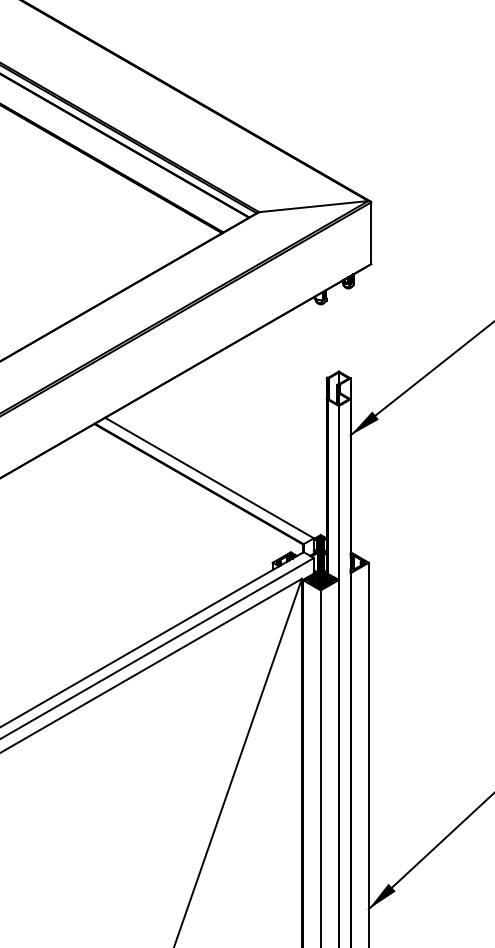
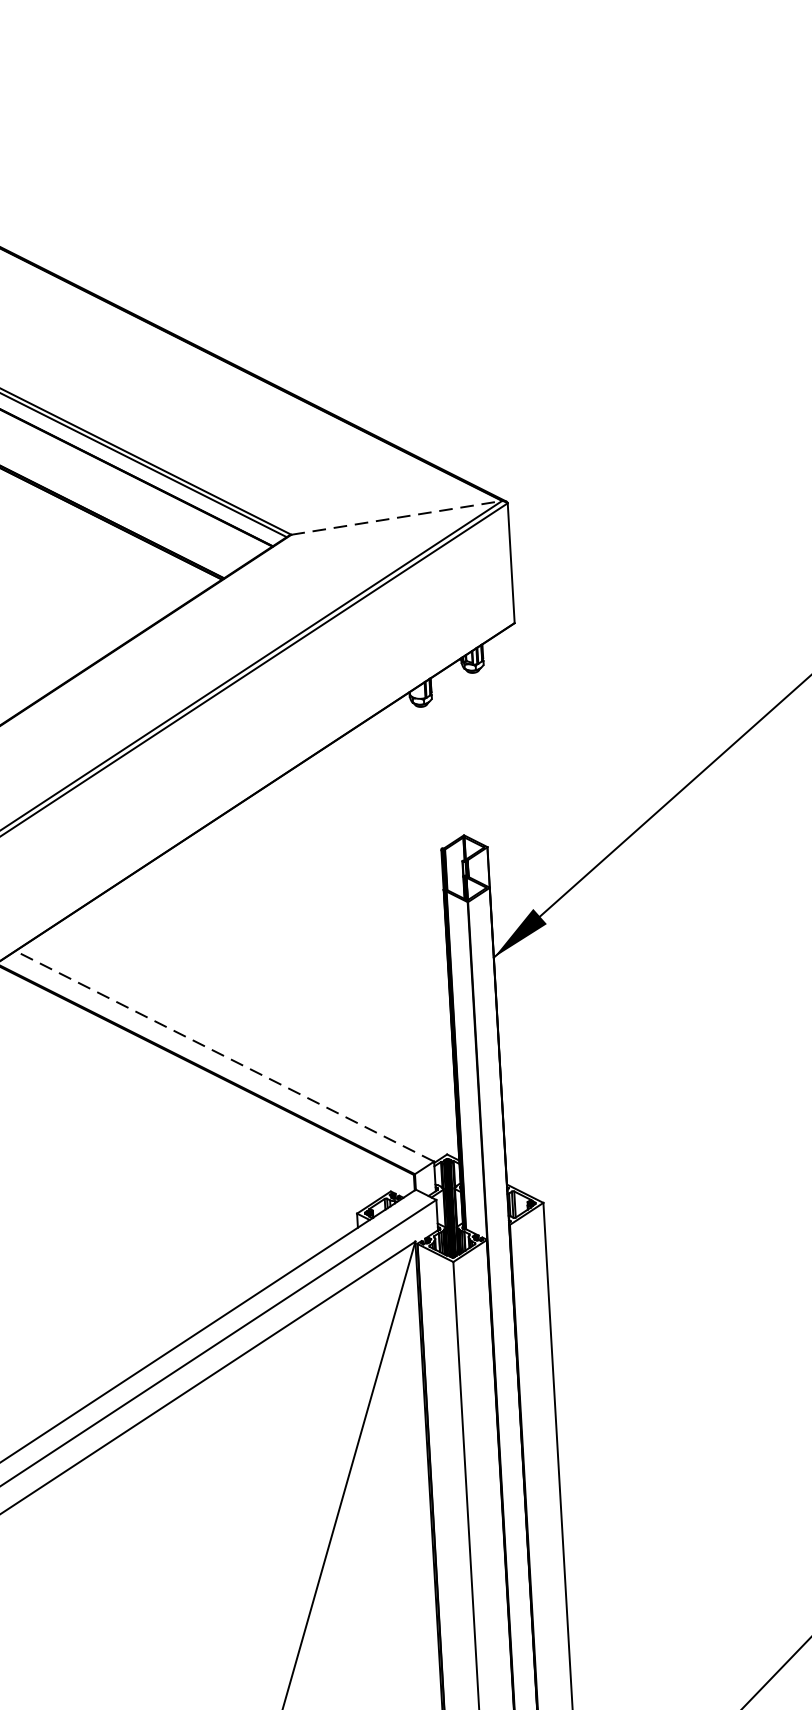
line: (313, 206) -> (396, 517), solid -> dashed
line: (209, 478) -> (224, 1057), solid -> dashed

